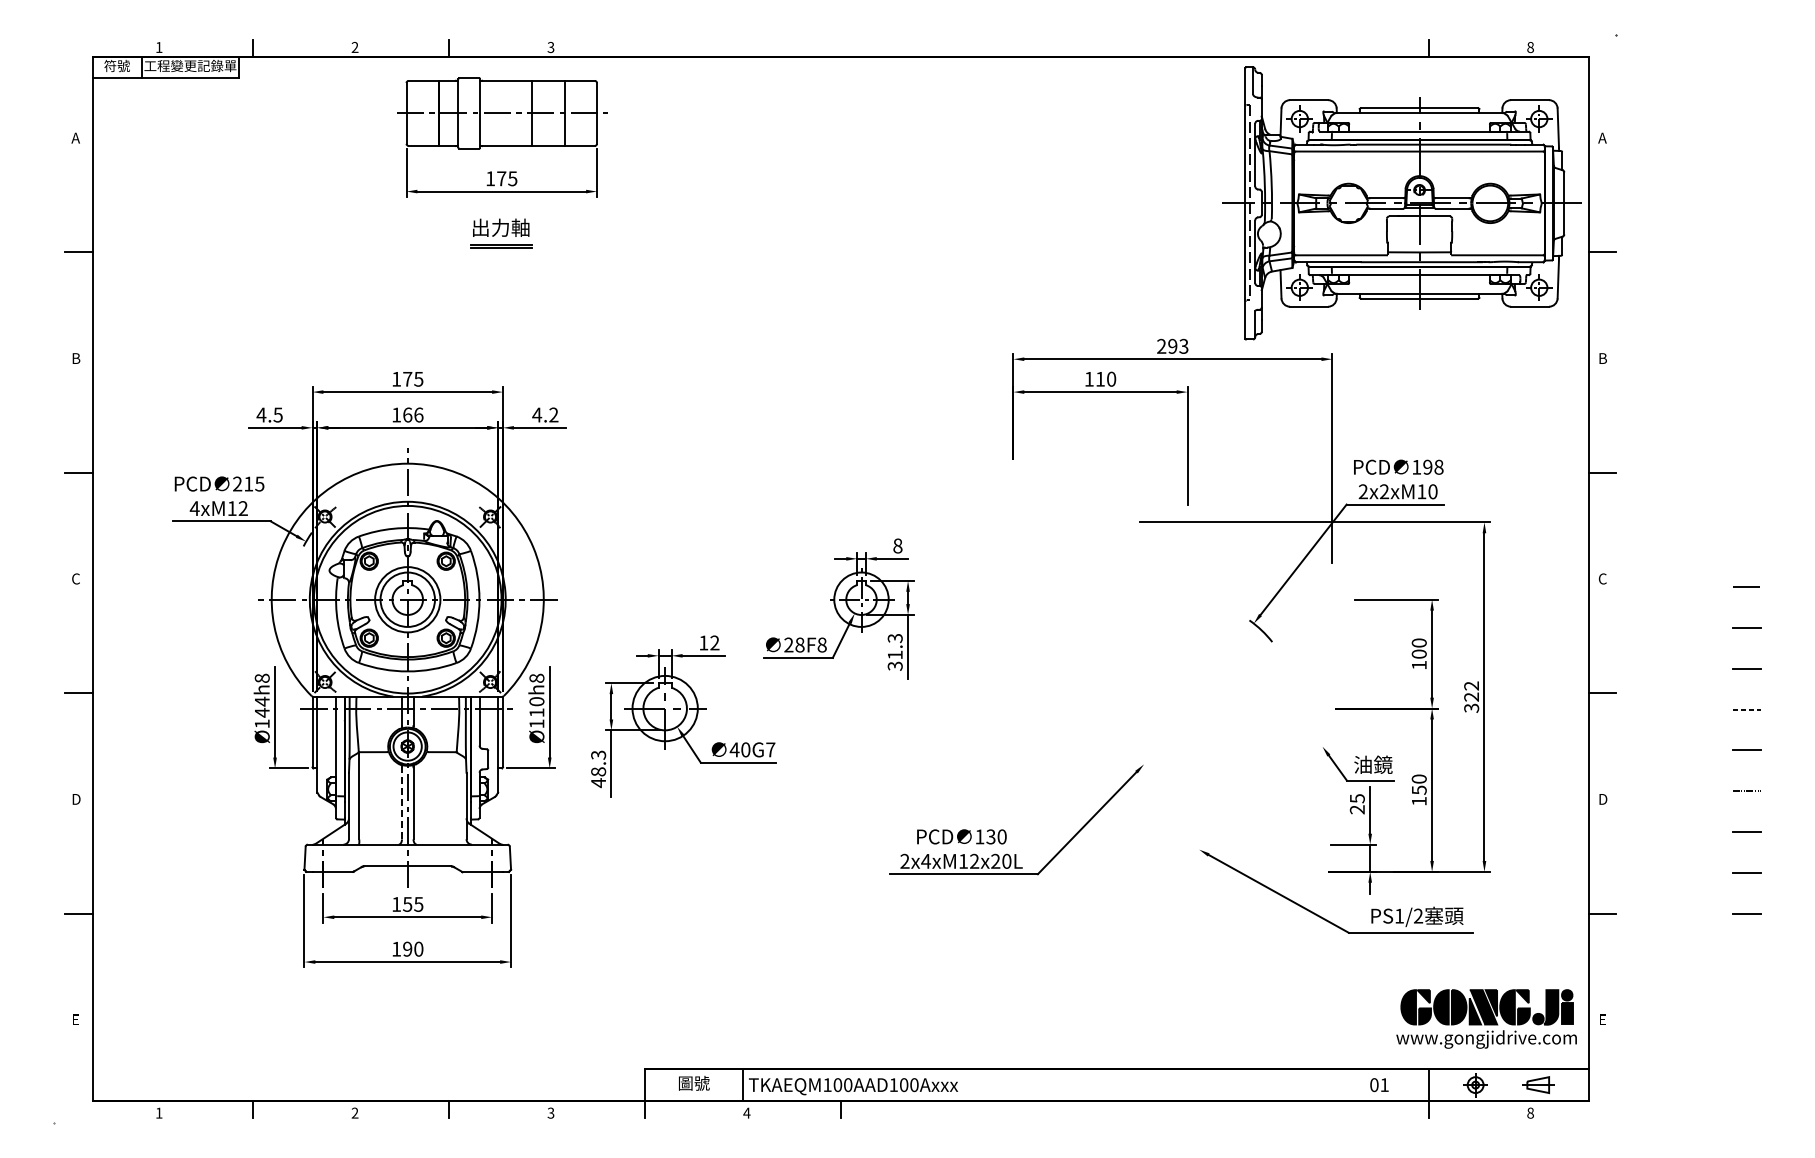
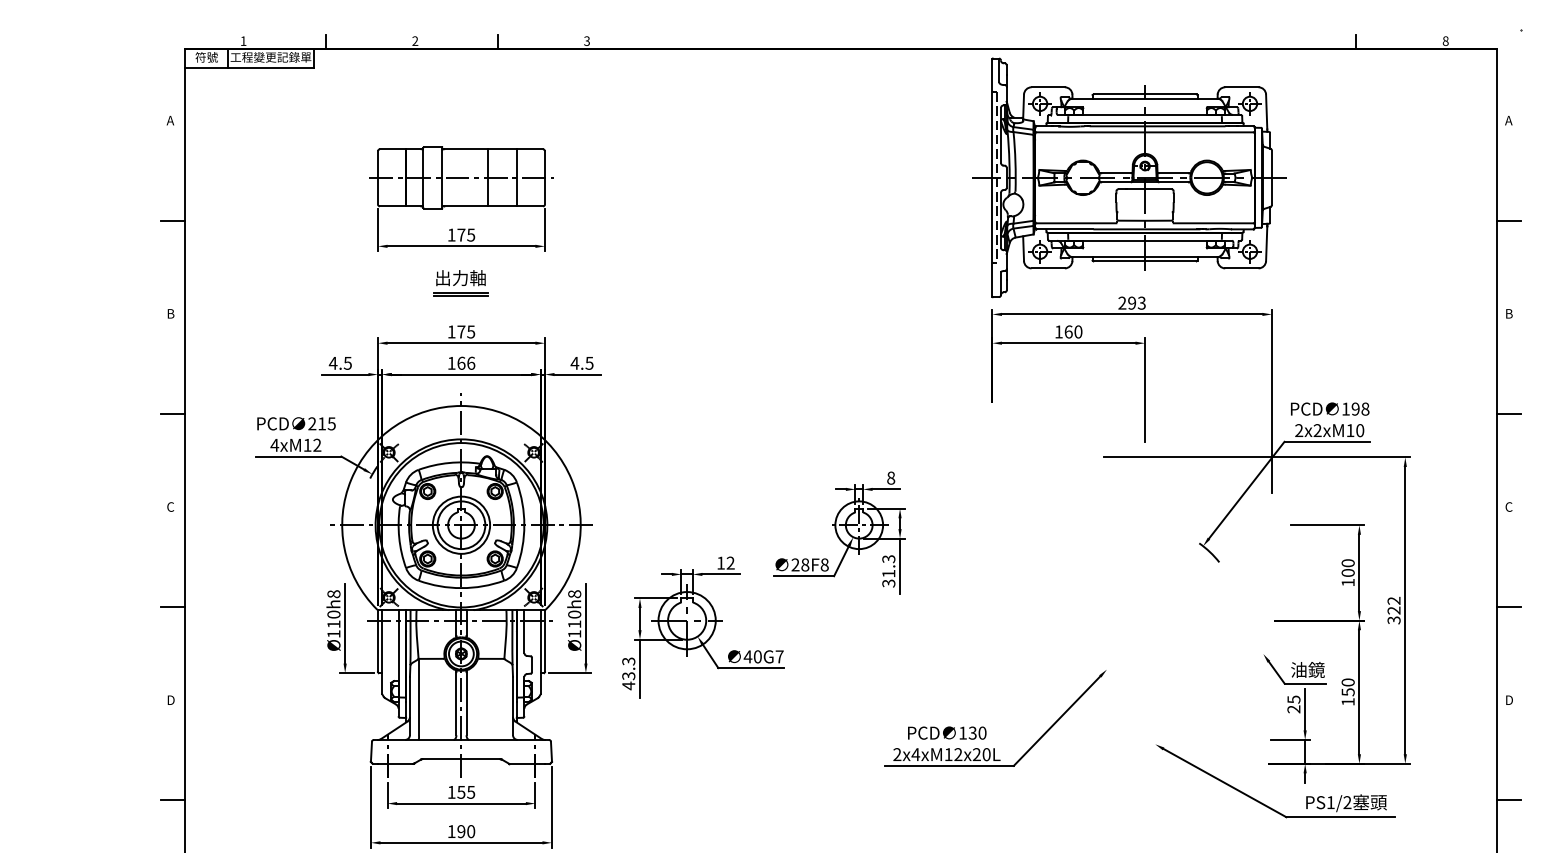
part: (502, 171) -> (462, 228), moved
part: (1401, 203) -> (1129, 177), moved
text: (1100, 378) -> (1068, 331), 110 -> 160
text: (553, 414) -> (589, 362), 4.2 -> 4.5
text: (261, 706) -> (333, 618), Ø144h8 -> Ø110h8
text: (598, 771) -> (628, 675), 48.3 -> 43.3
line: (402, 802) -> (456, 702), dashed -> solid

